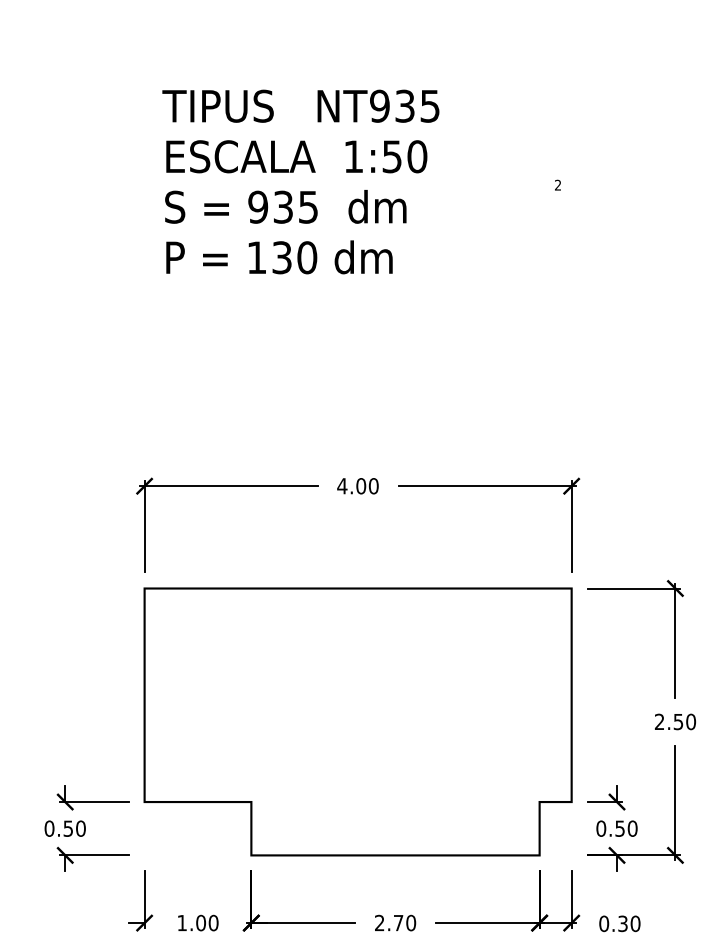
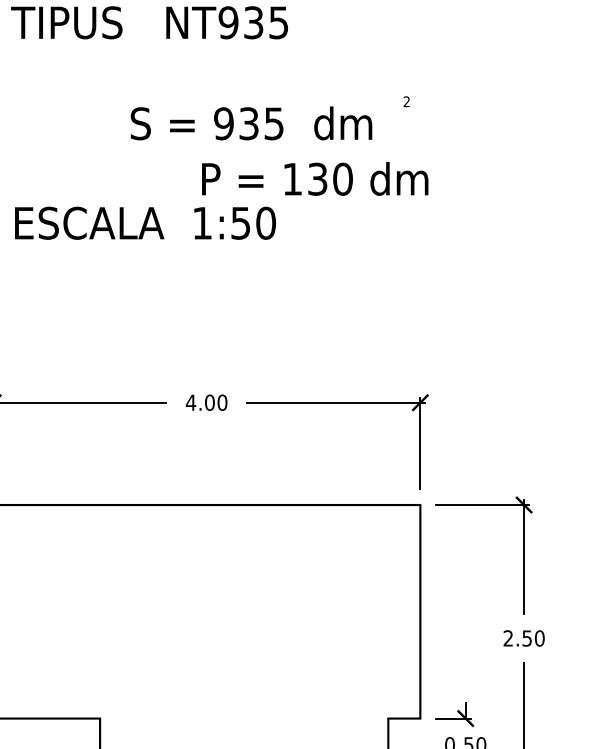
text: (296, 156) -> (145, 223), moved
text: (285, 206) -> (251, 123), moved
text: (279, 257) -> (315, 179), moved

